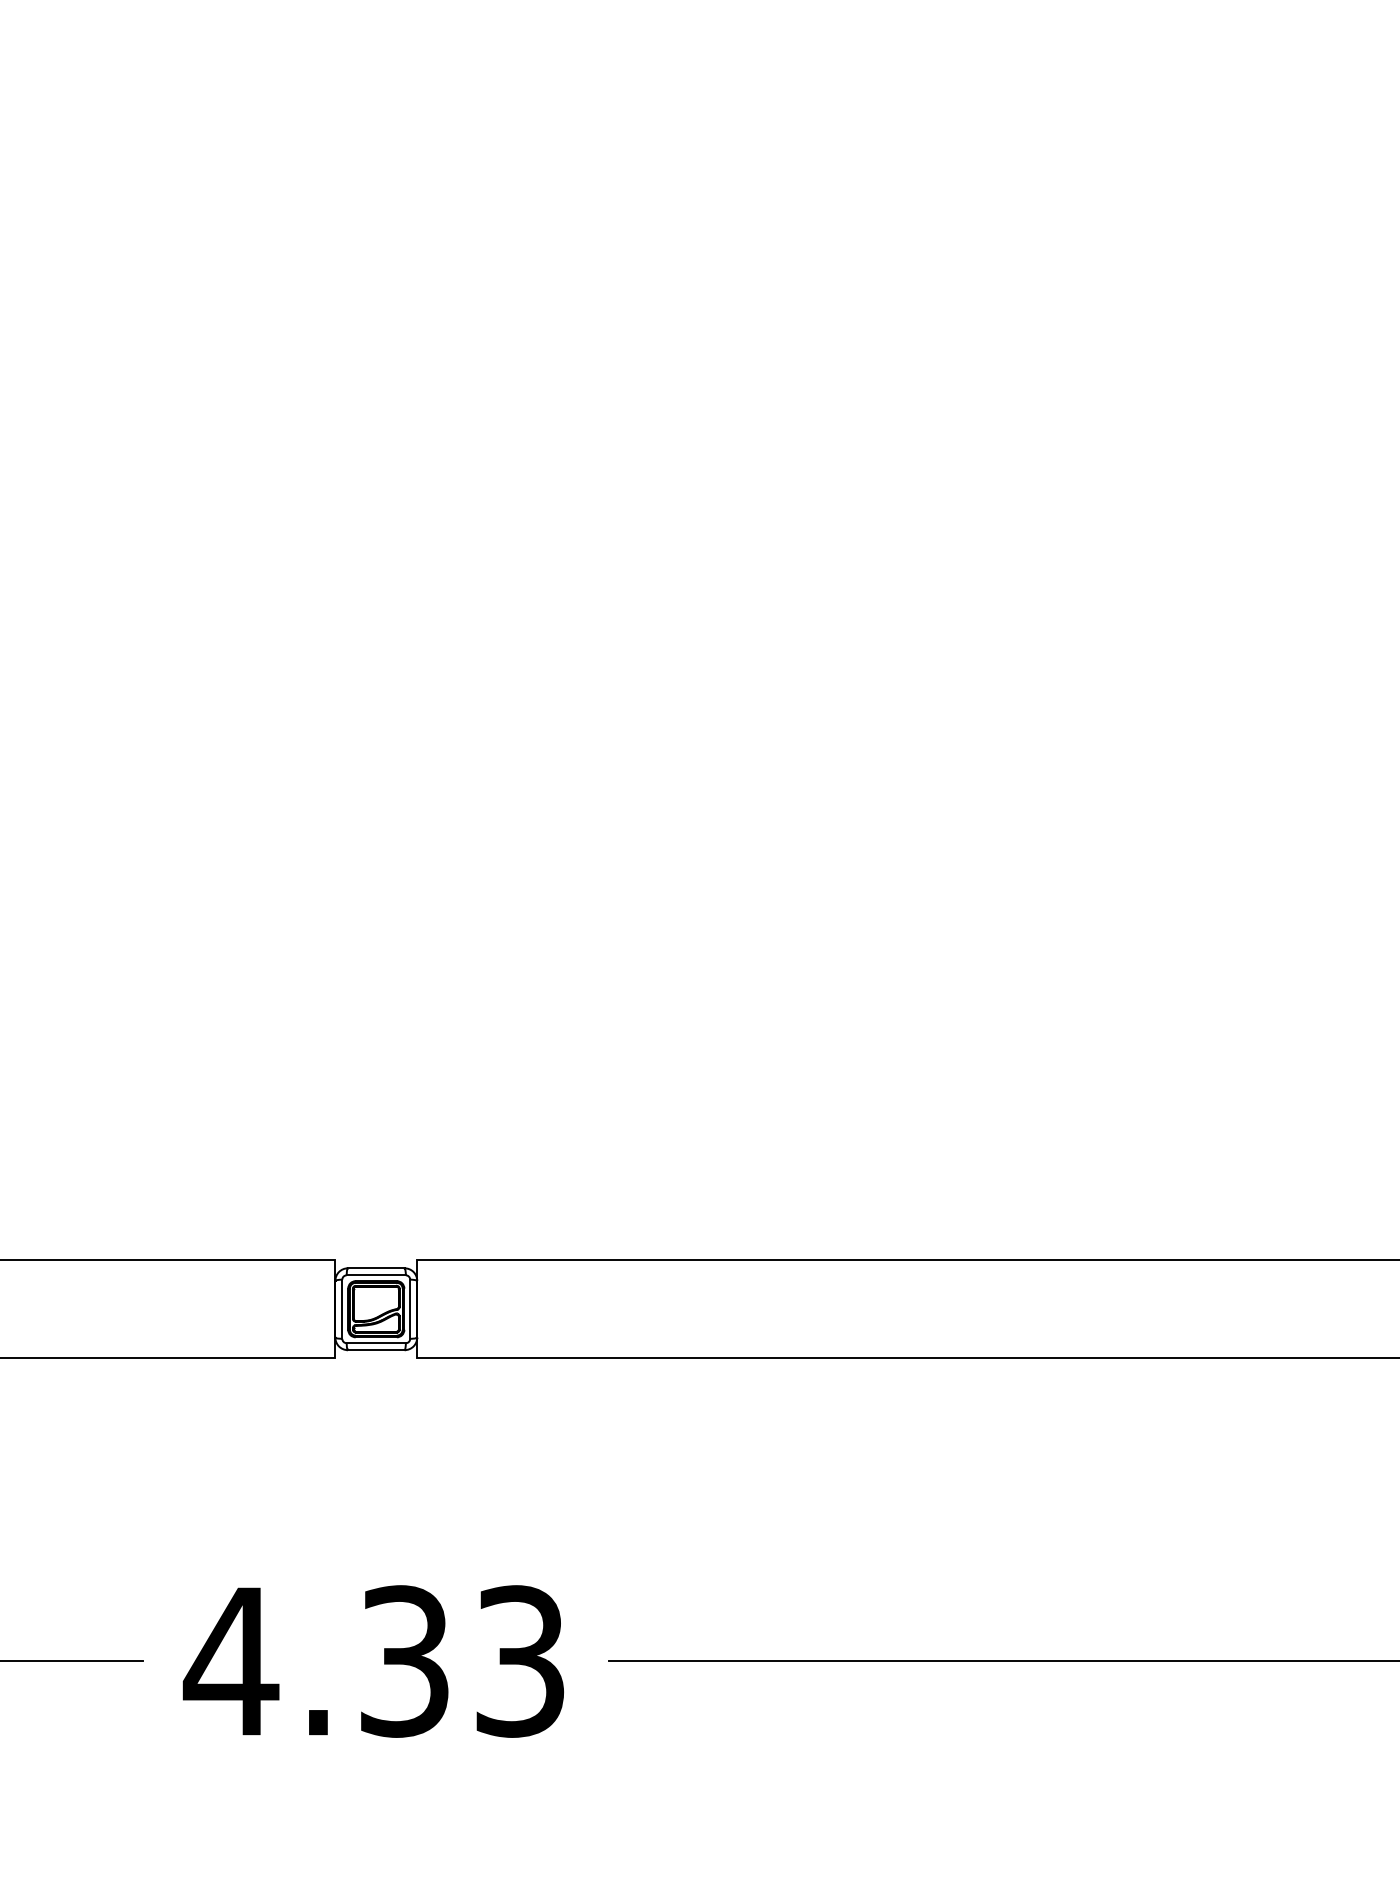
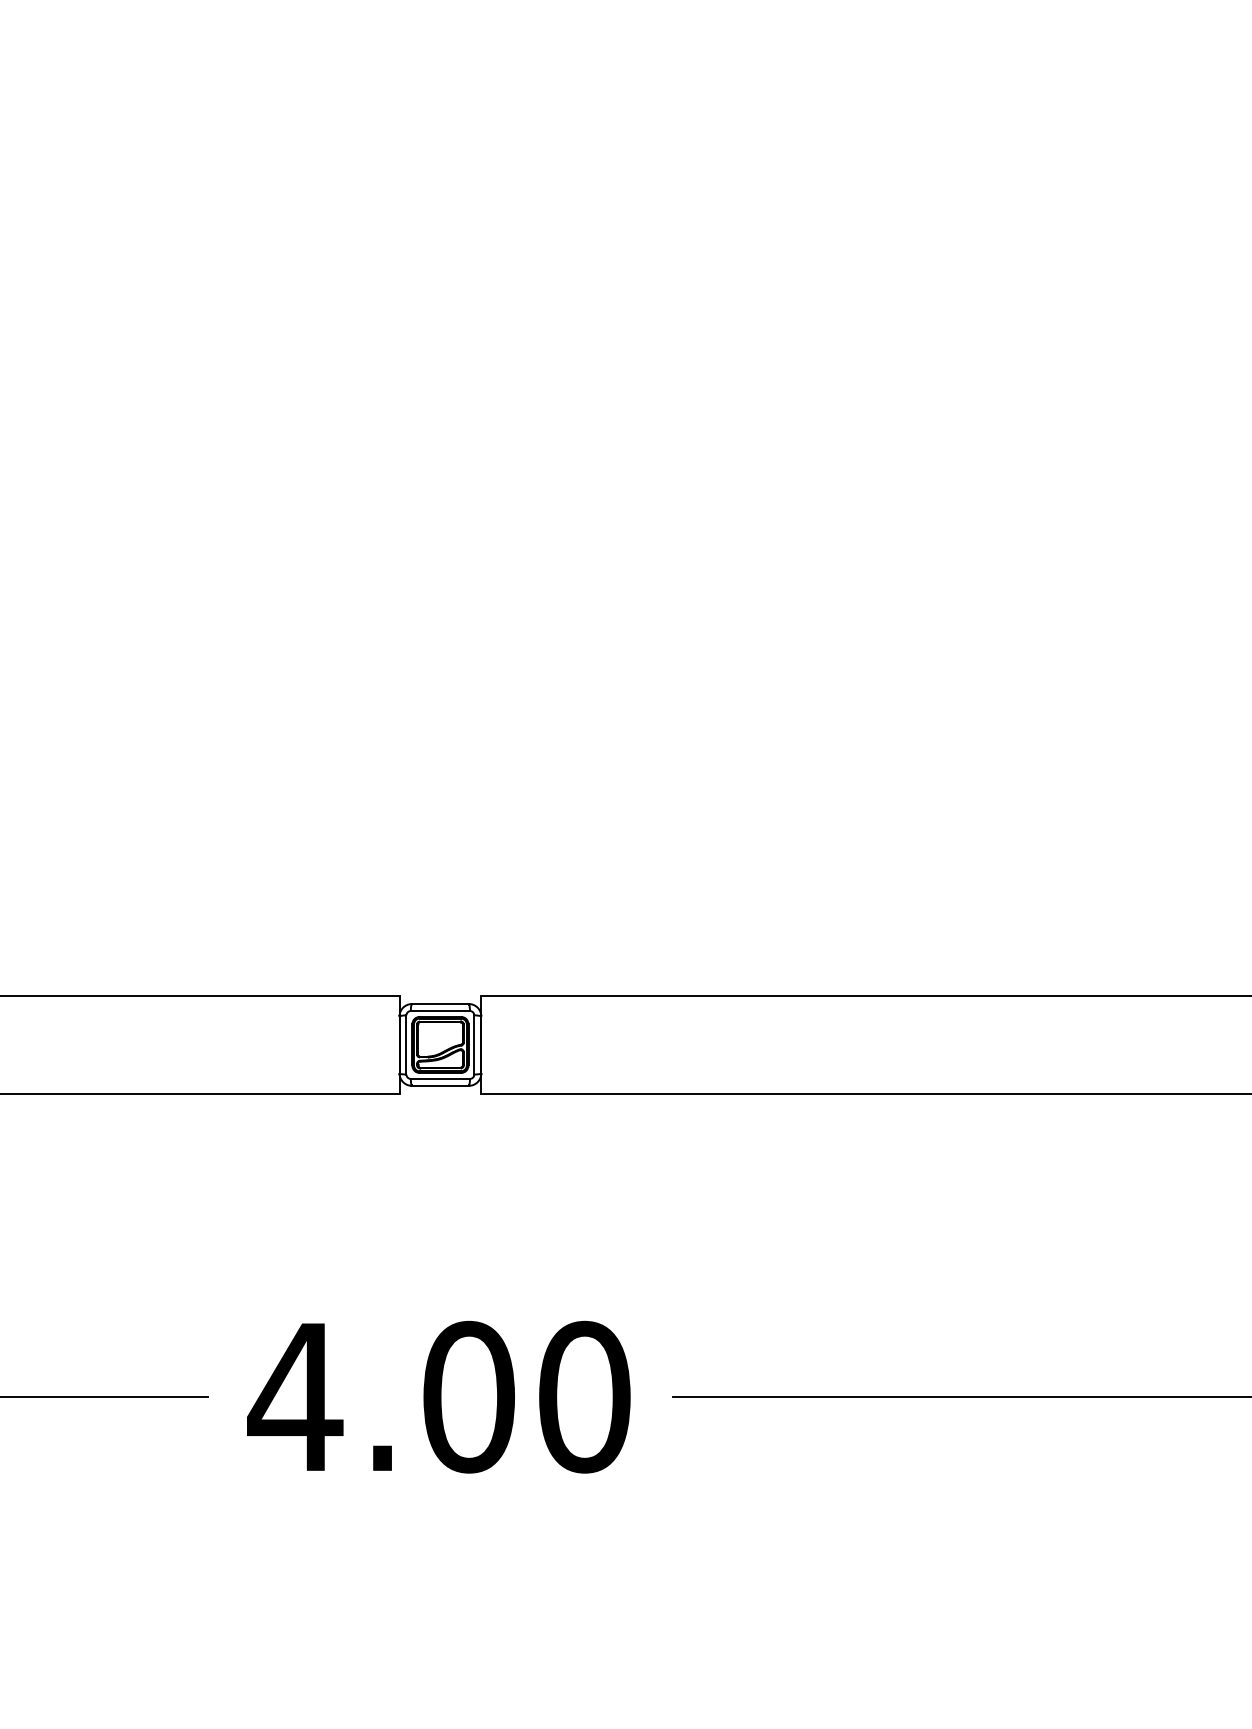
text: (462, 1661) -> (526, 1397), 4.33 -> 4.00

